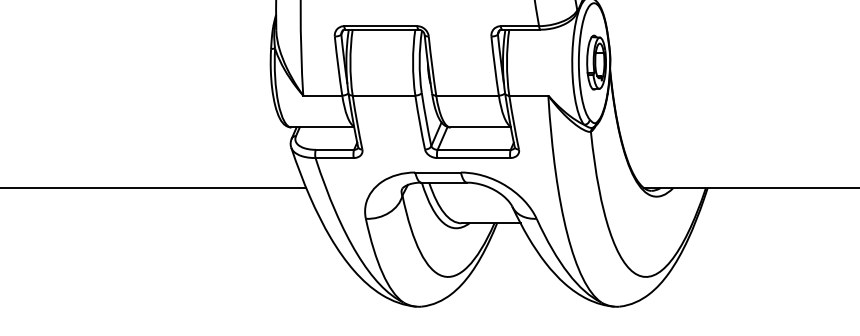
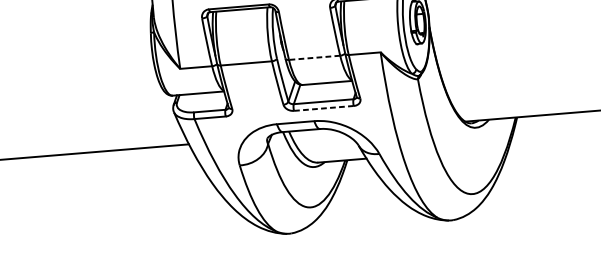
line: (467, 95) -> (314, 57), solid -> dashed
line: (473, 158) -> (323, 108), solid -> dashed

